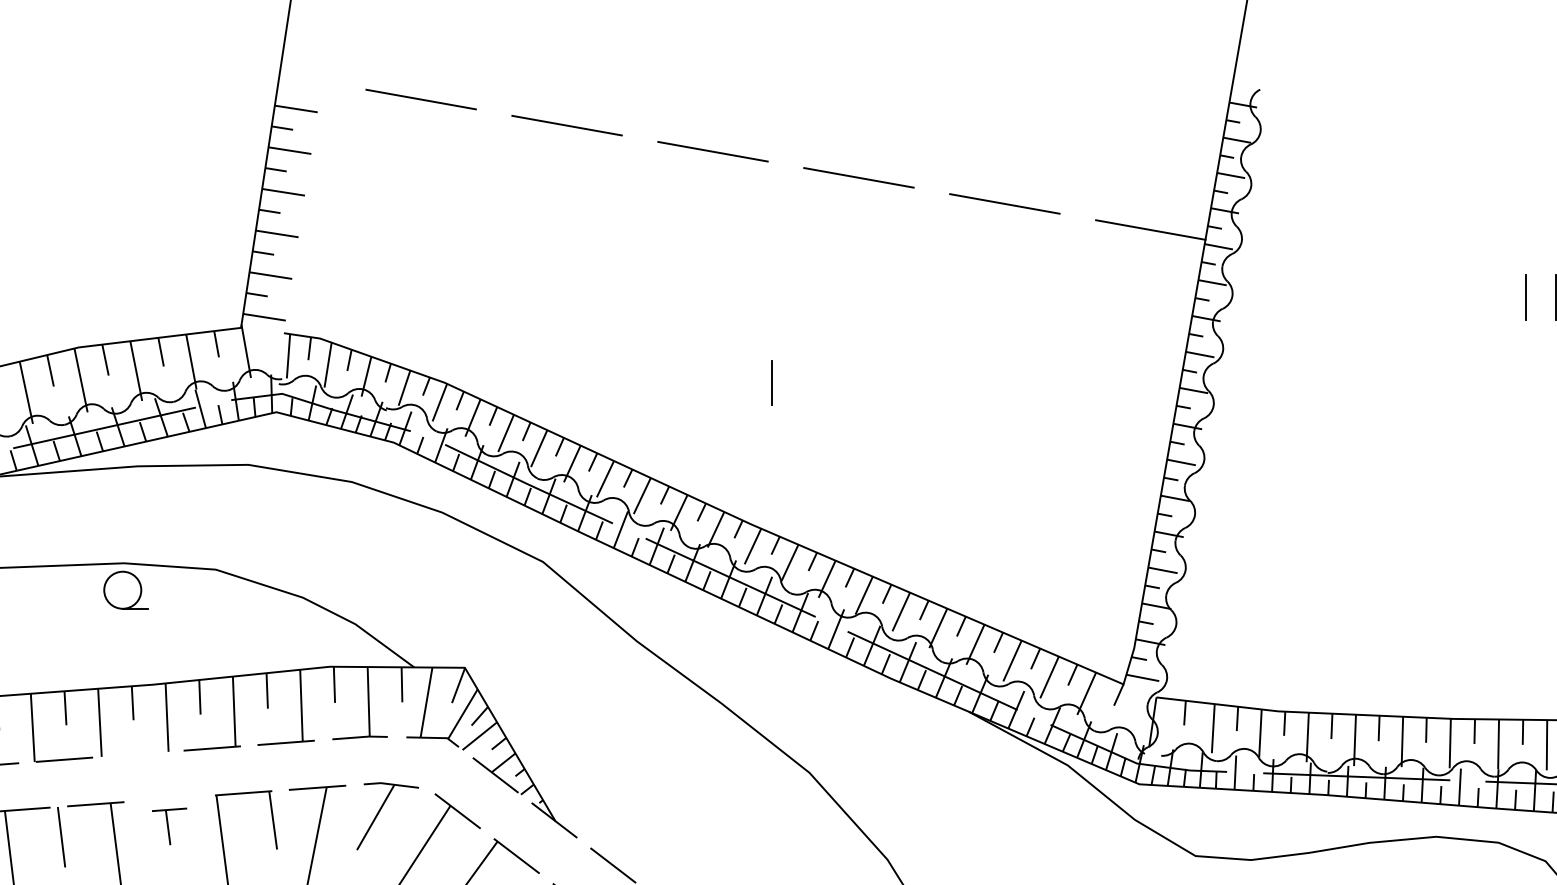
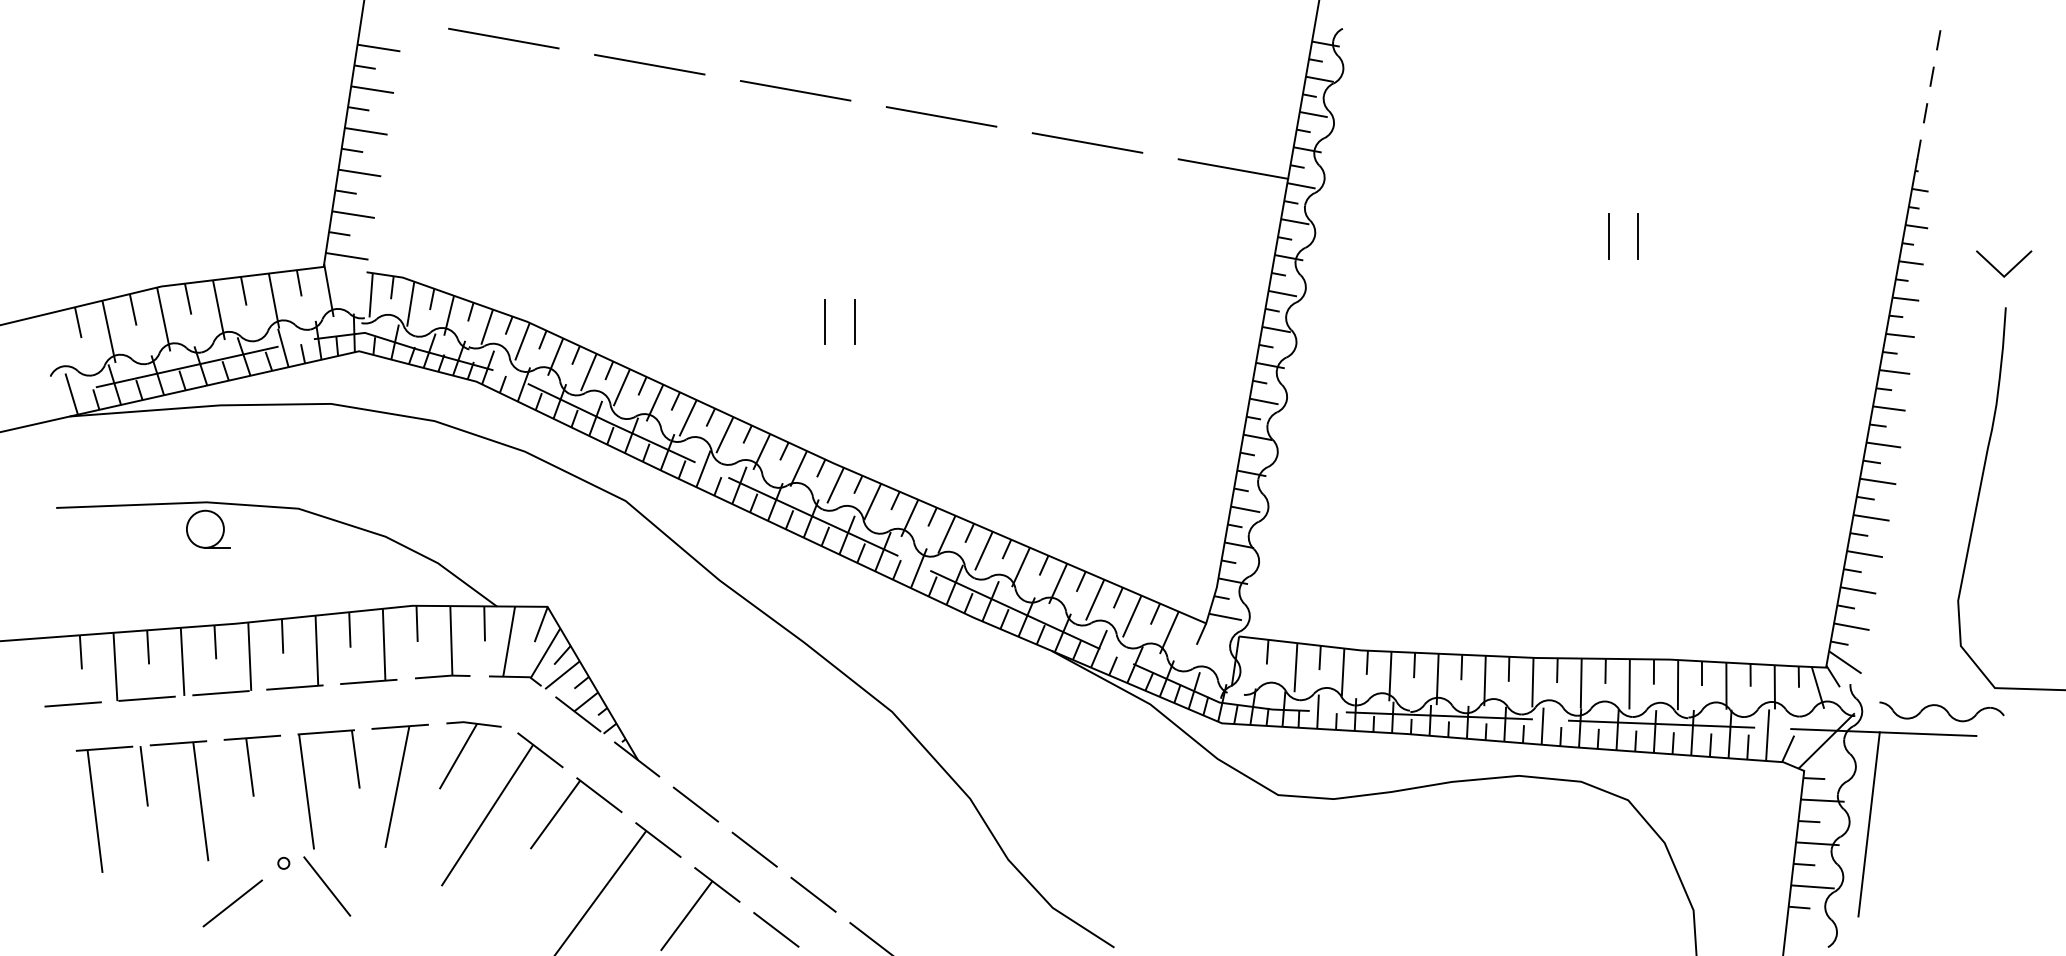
line: (742, 382) -> (825, 321), added
line: (137, 754) -> (220, 693), added
part: (168, 826) -> (251, 765), size x1.67

